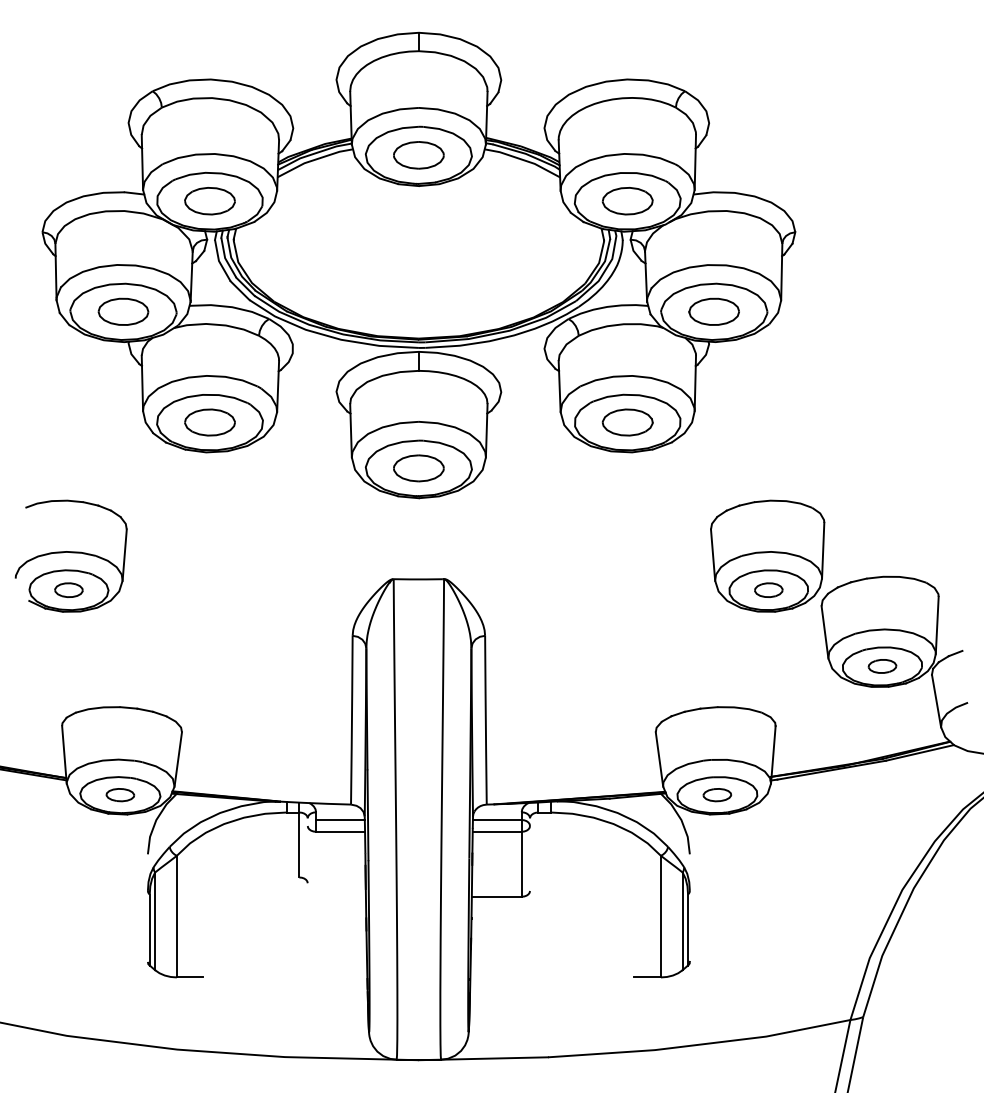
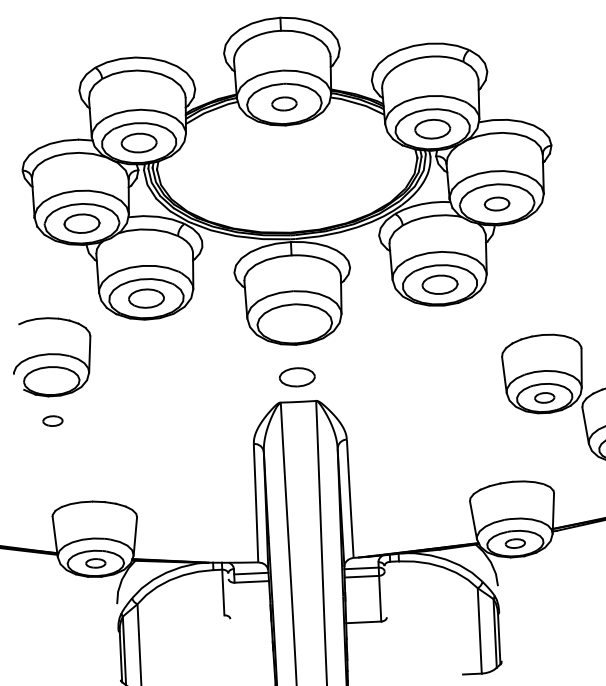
part: (418, 155) -> (284, 104), size x0.7
part: (713, 311) -> (496, 203), size x0.7
part: (418, 468) -> (297, 377), moved
part: (70, 555) -> (51, 356), moved

